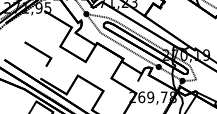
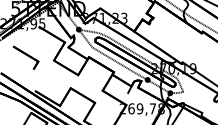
part: (37, 53) -> (25, 57), moved

